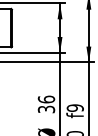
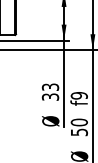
text: (46, 98) -> (50, 86), 36 -> 33

